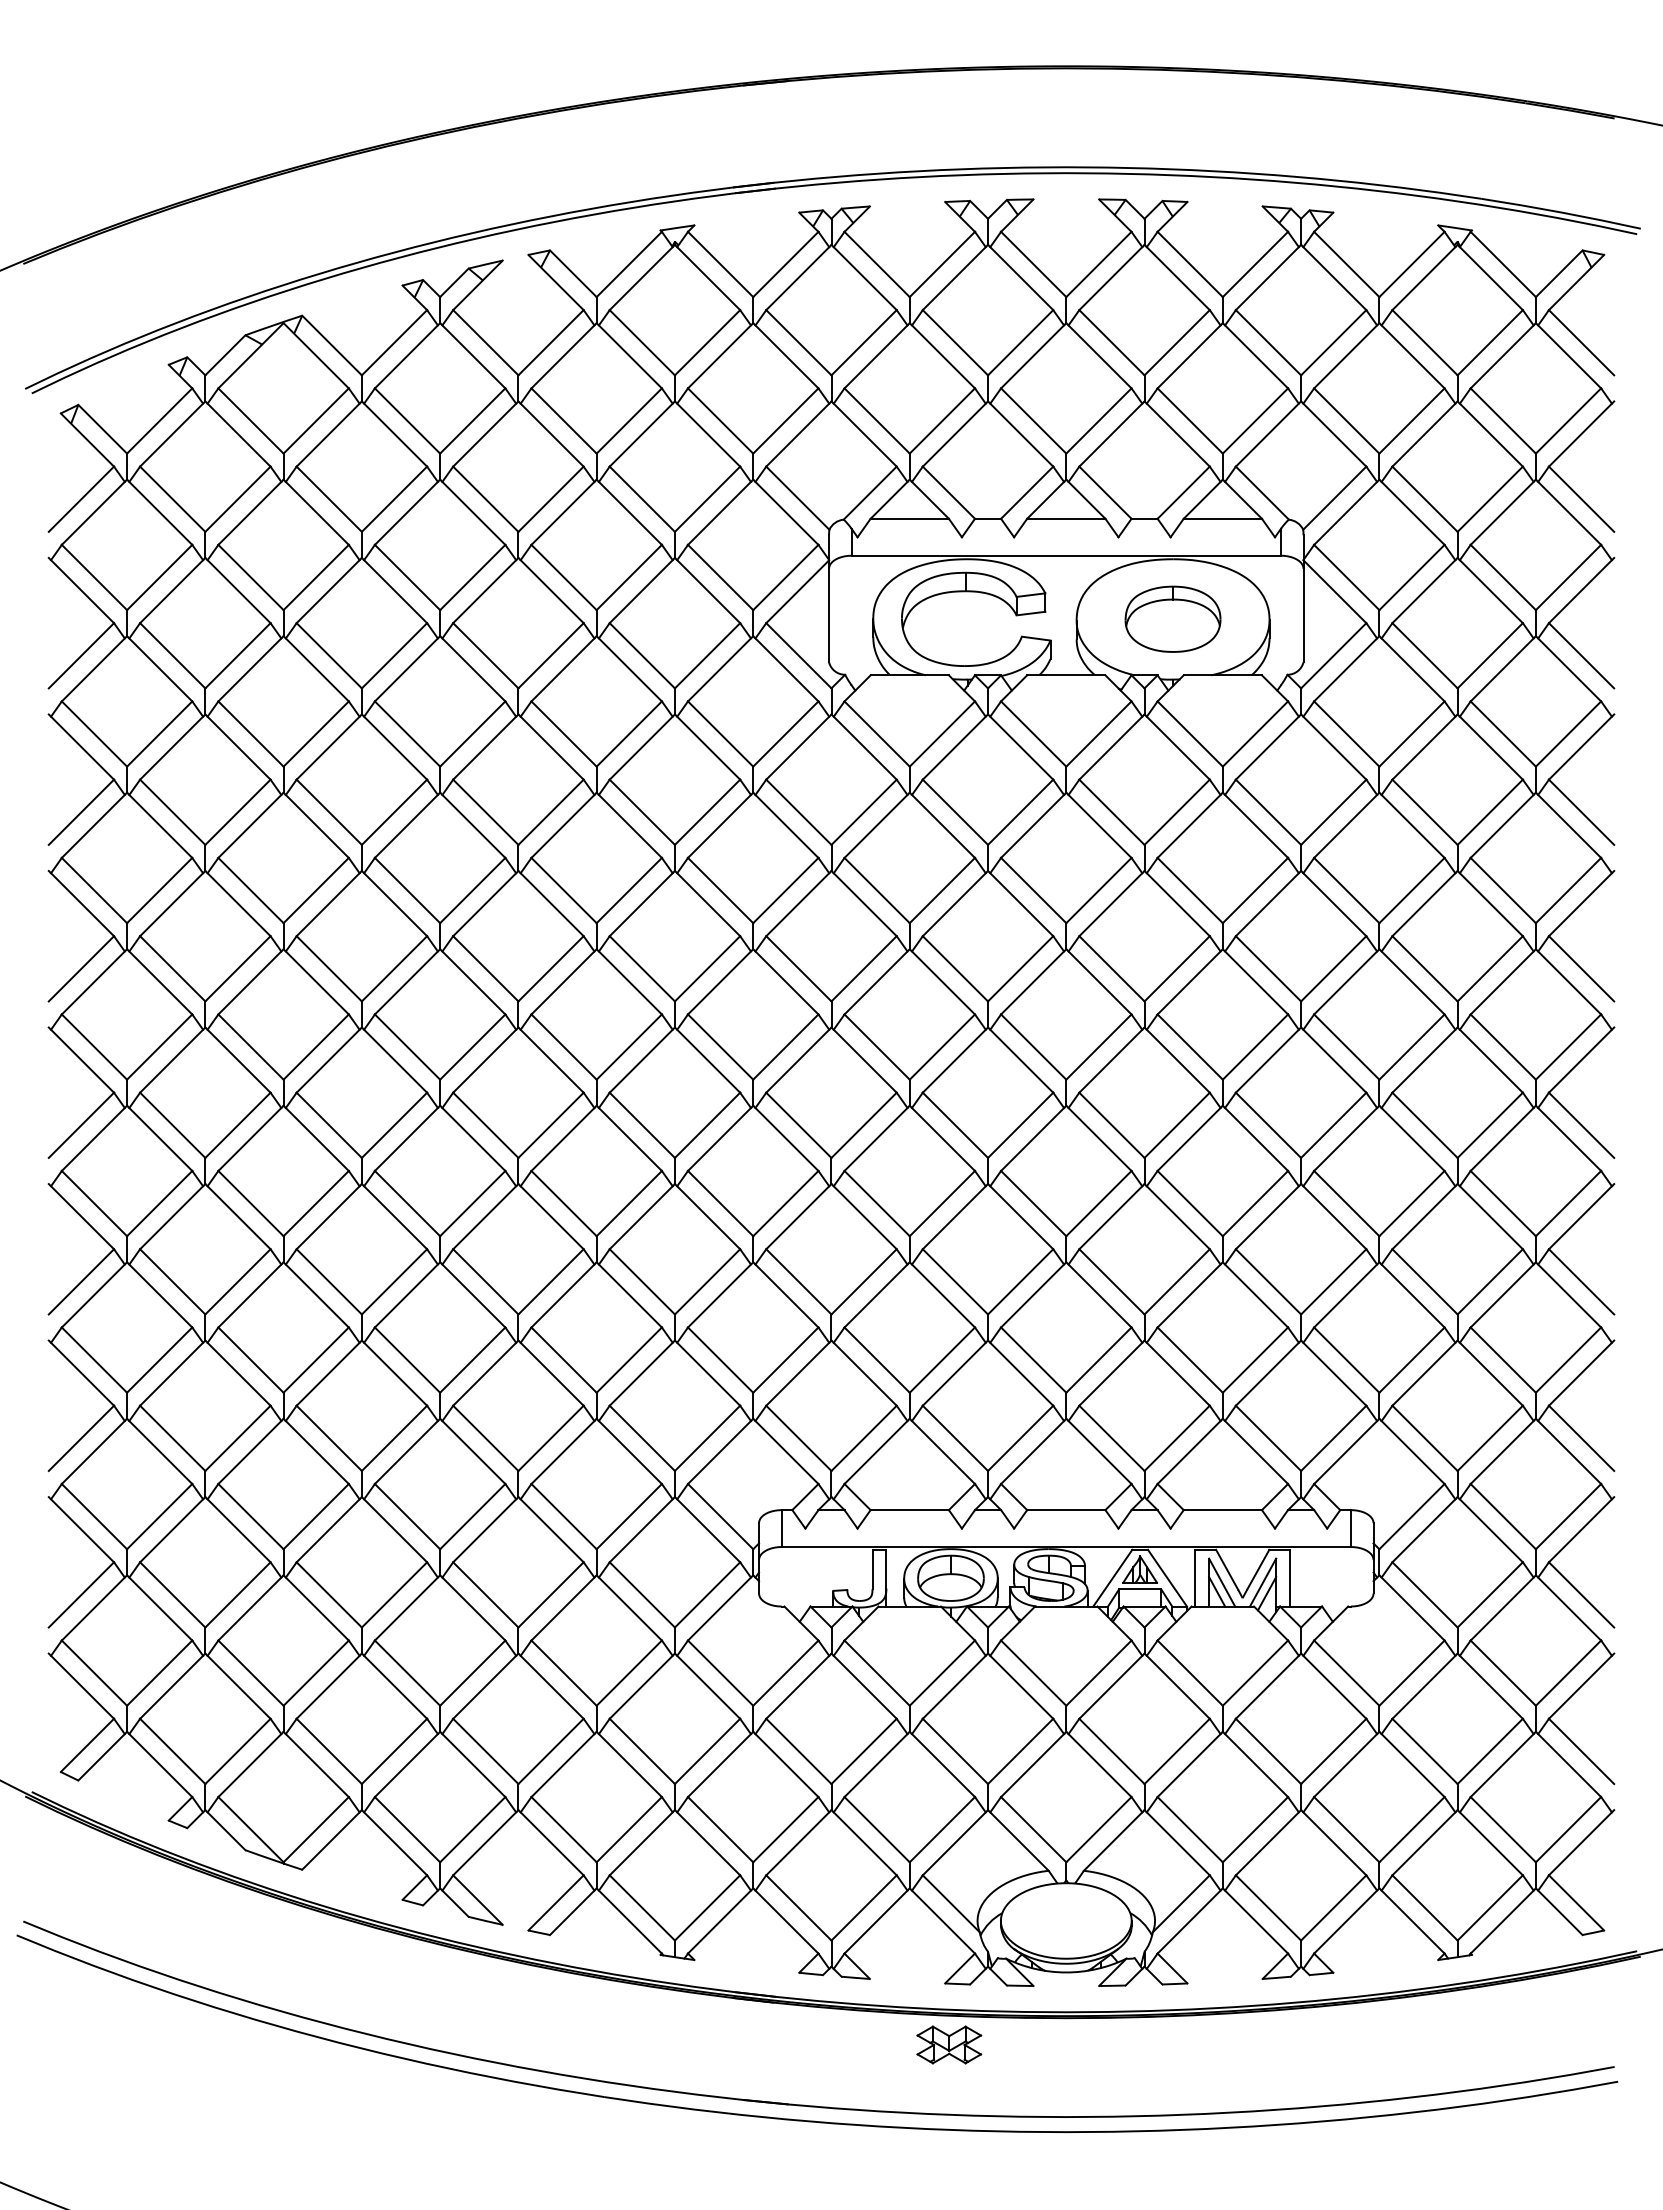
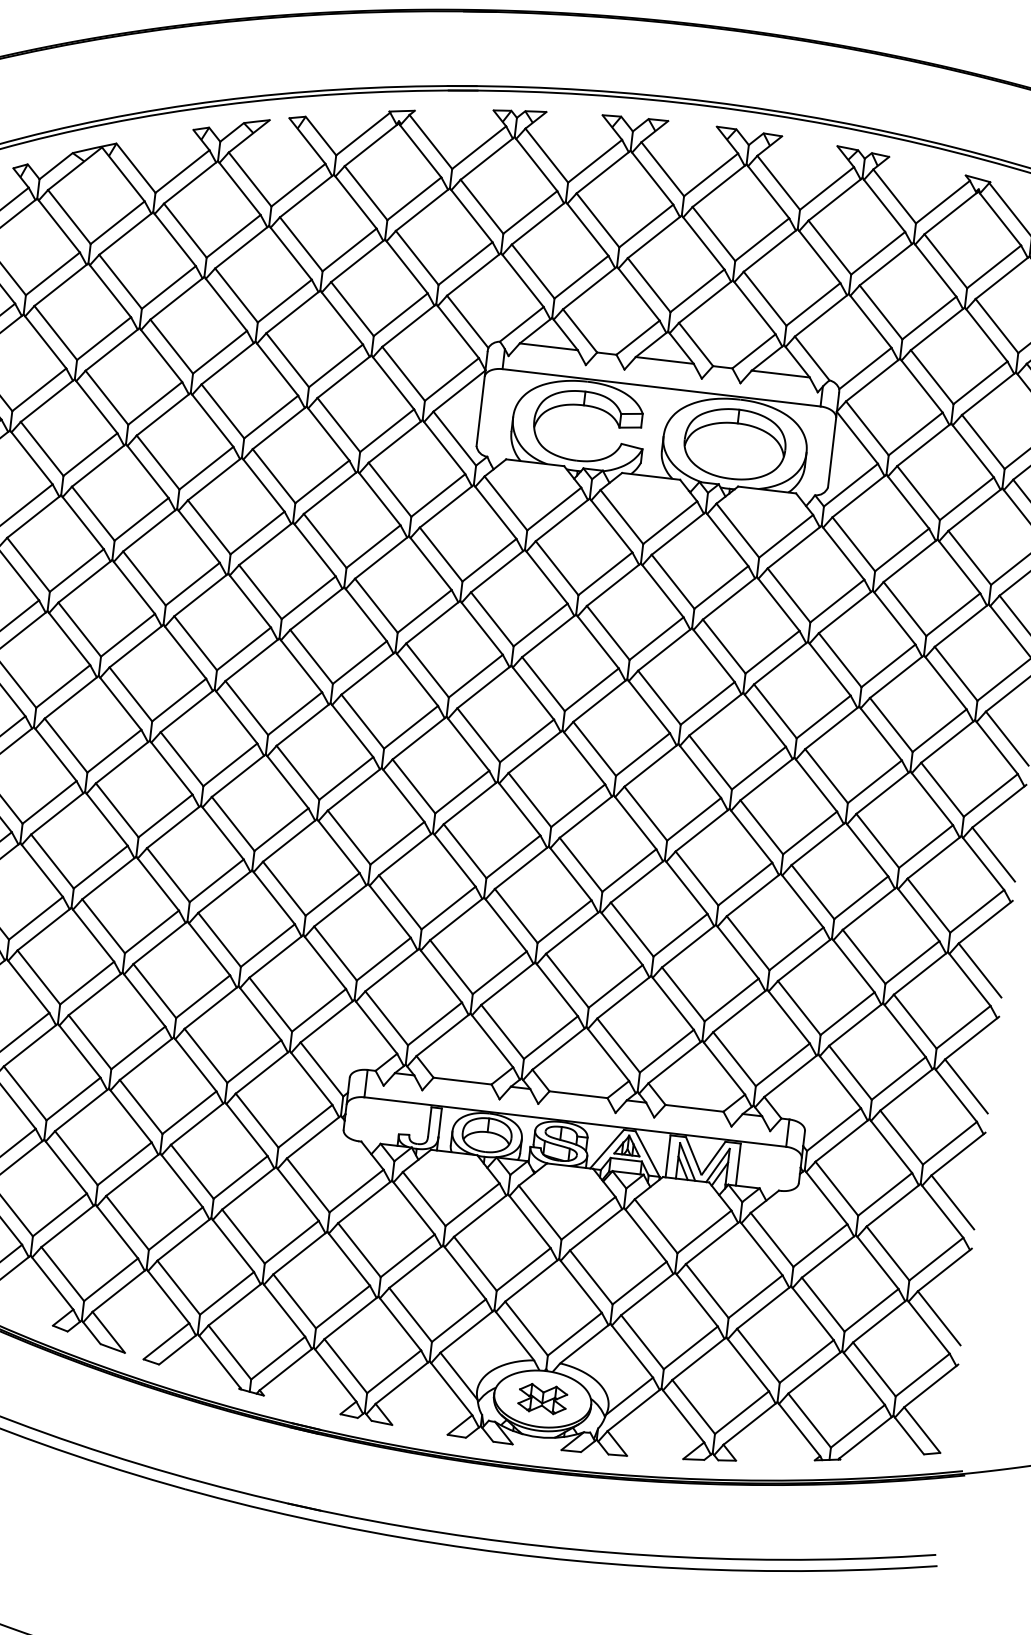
part: (1172, 618) -> (734, 443), size x1.43
part: (949, 2044) -> (542, 1398), moved

